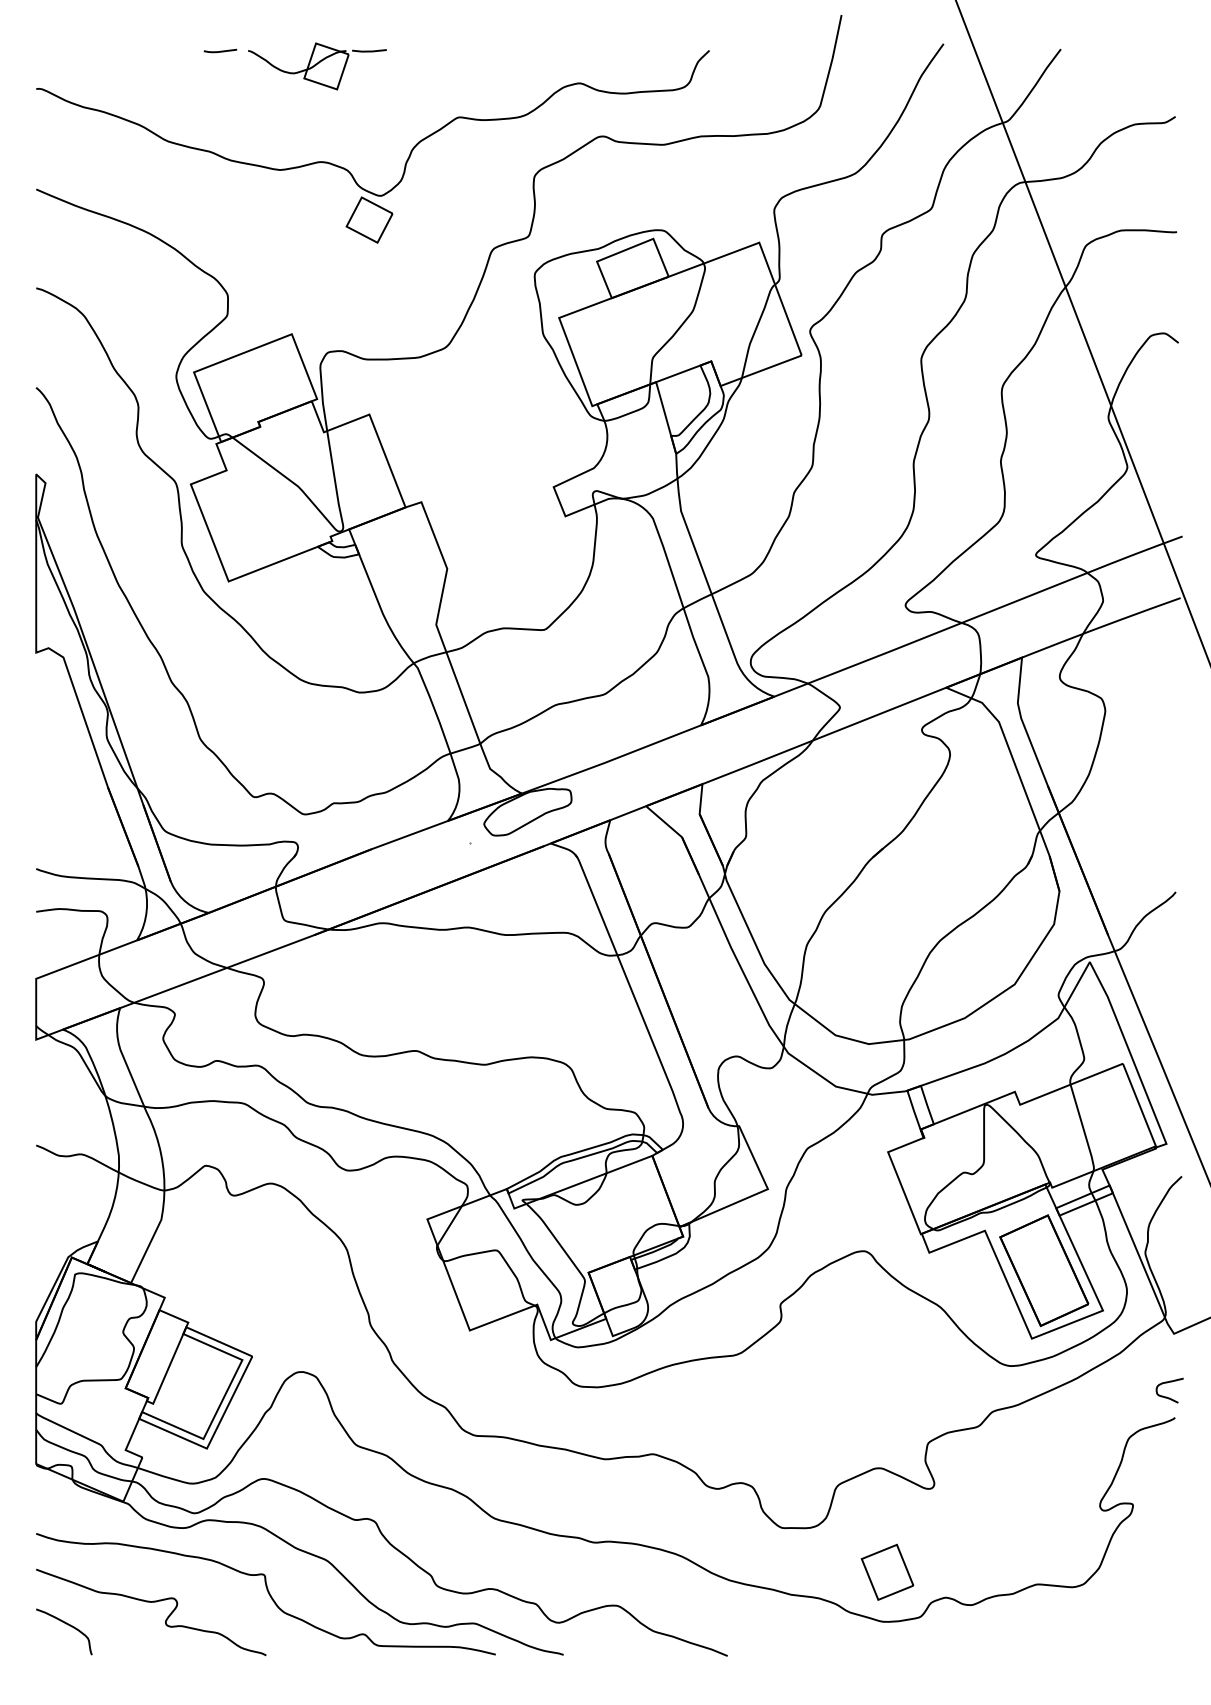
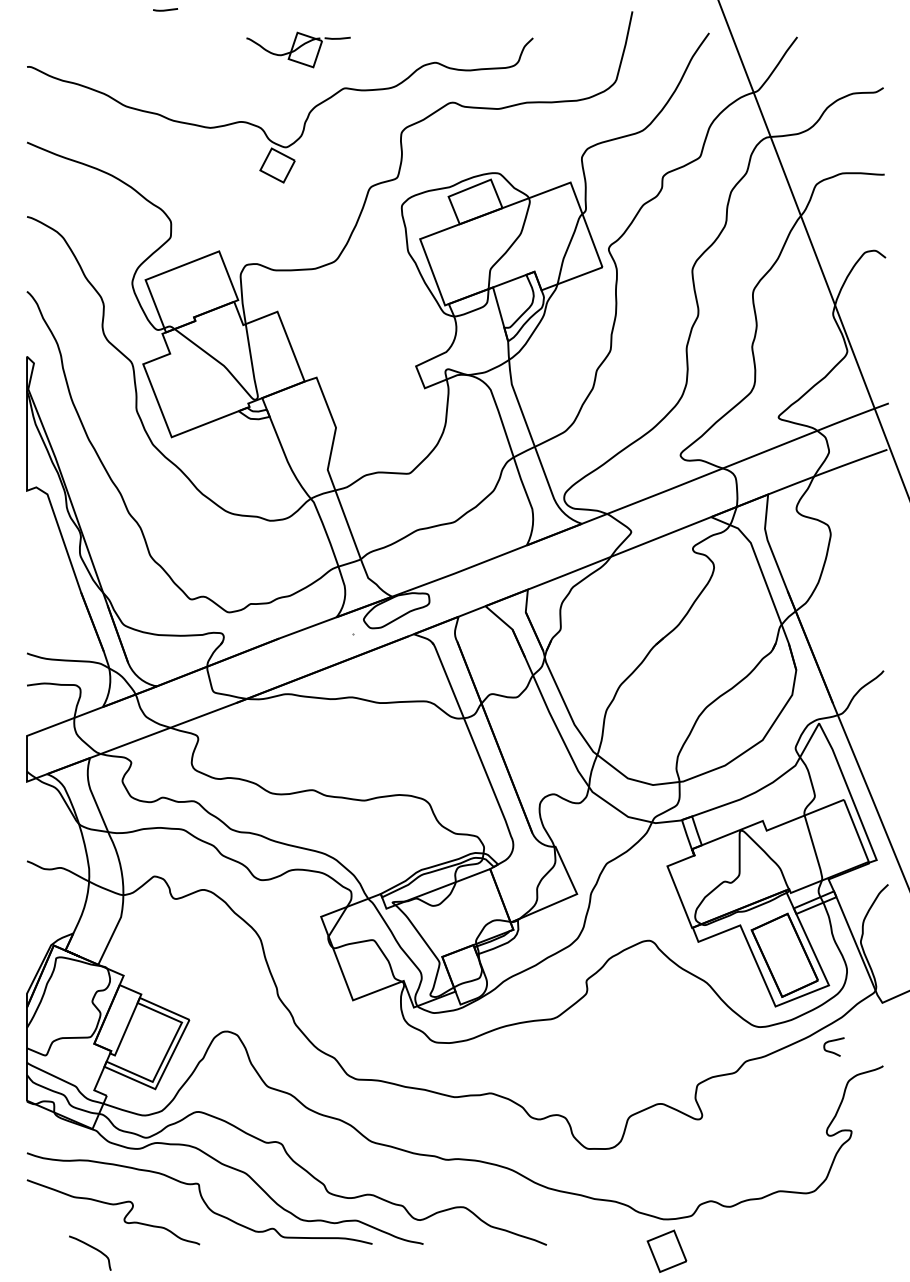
line: (220, 50) -> (165, 9), moved
part: (317, 66) -> (298, 50), moved
curve: (1166, 1396) -> (831, 1051), moved
part: (887, 1571) -> (667, 1250), moved
curve: (69, 1626) -> (94, 1249), moved

